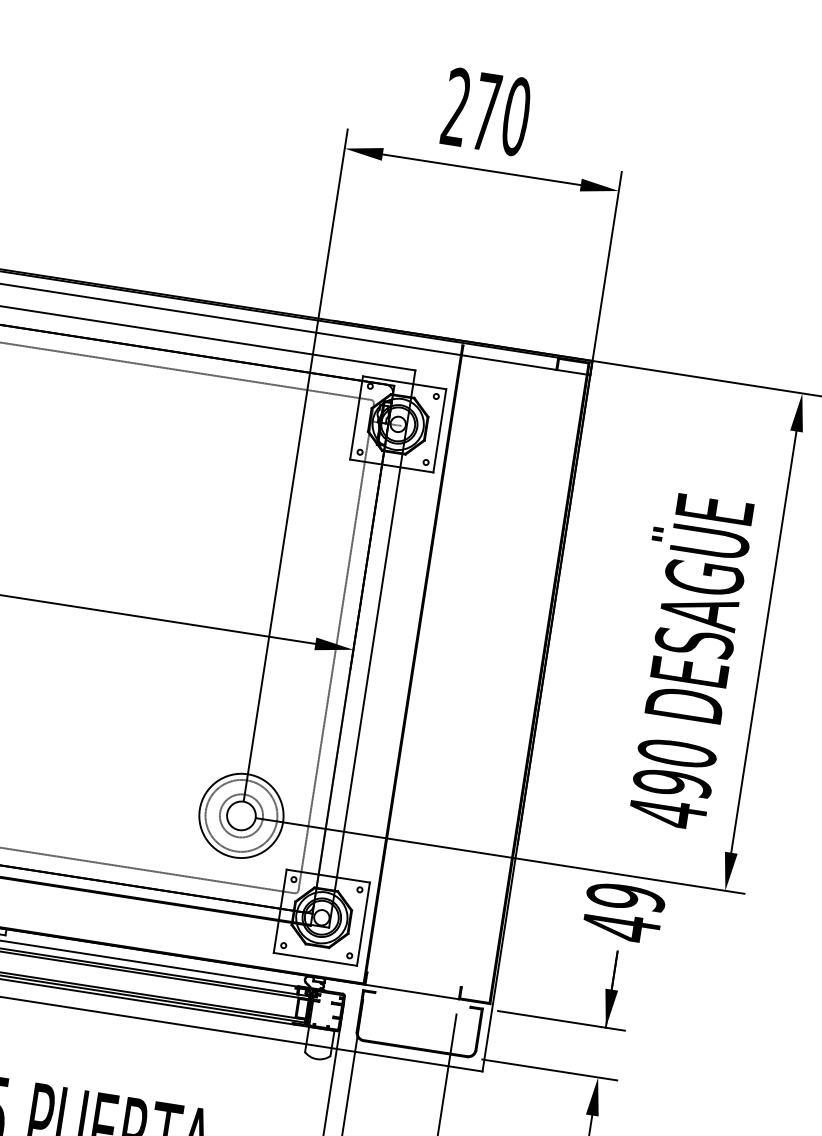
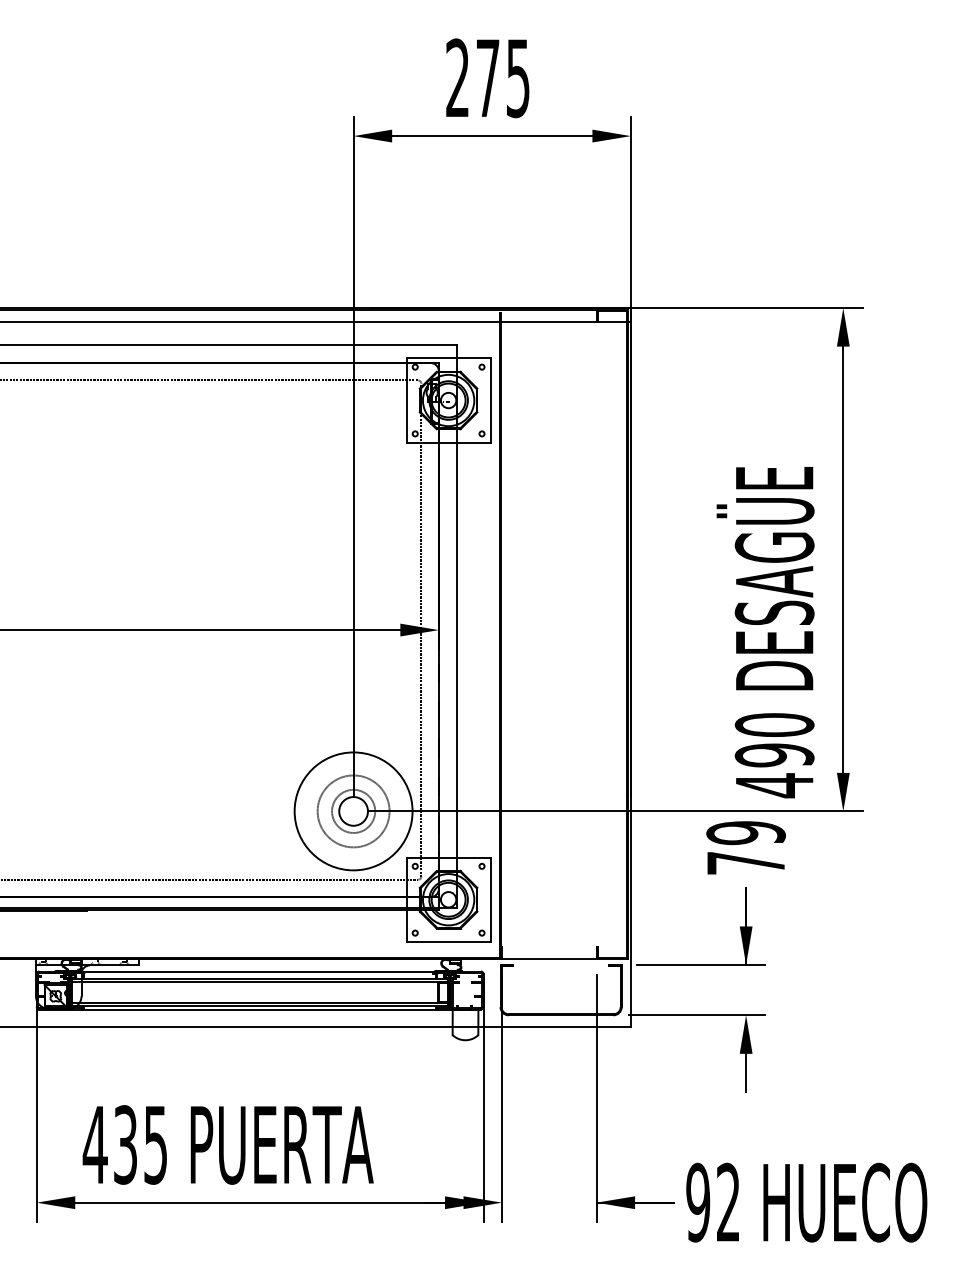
text: (516, 116) -> (518, 78), 270 -> 275
text: (682, 660) -> (765, 632), moved
circle: (241, 815) -> (353, 811), size x1.4
text: (620, 926) -> (745, 862), 49 -> 79

